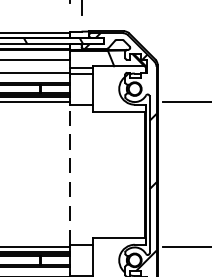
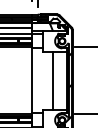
line: (70, 174) -> (32, 80), dashed -> solid
line: (115, 174) -> (53, 80), added

